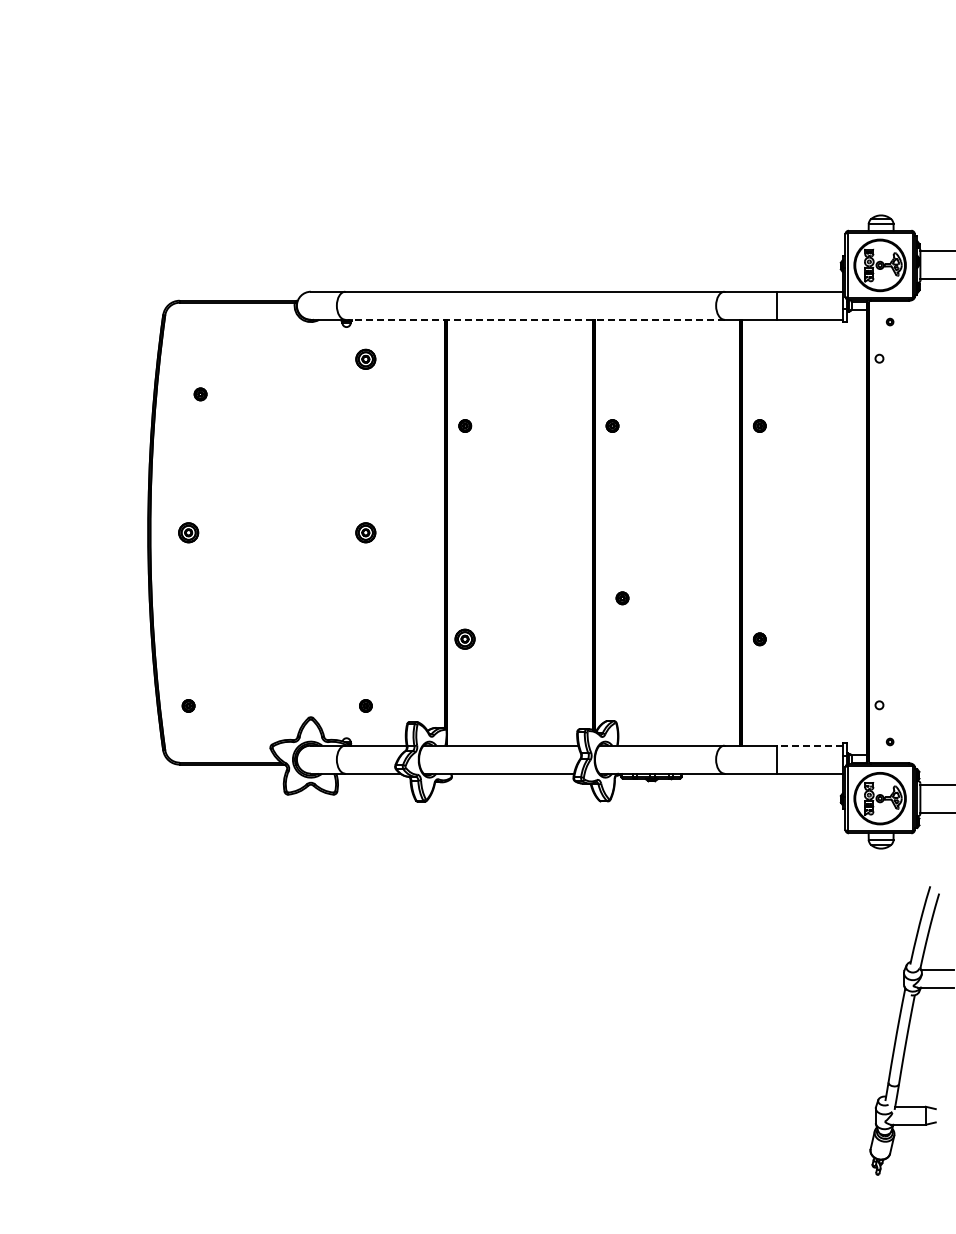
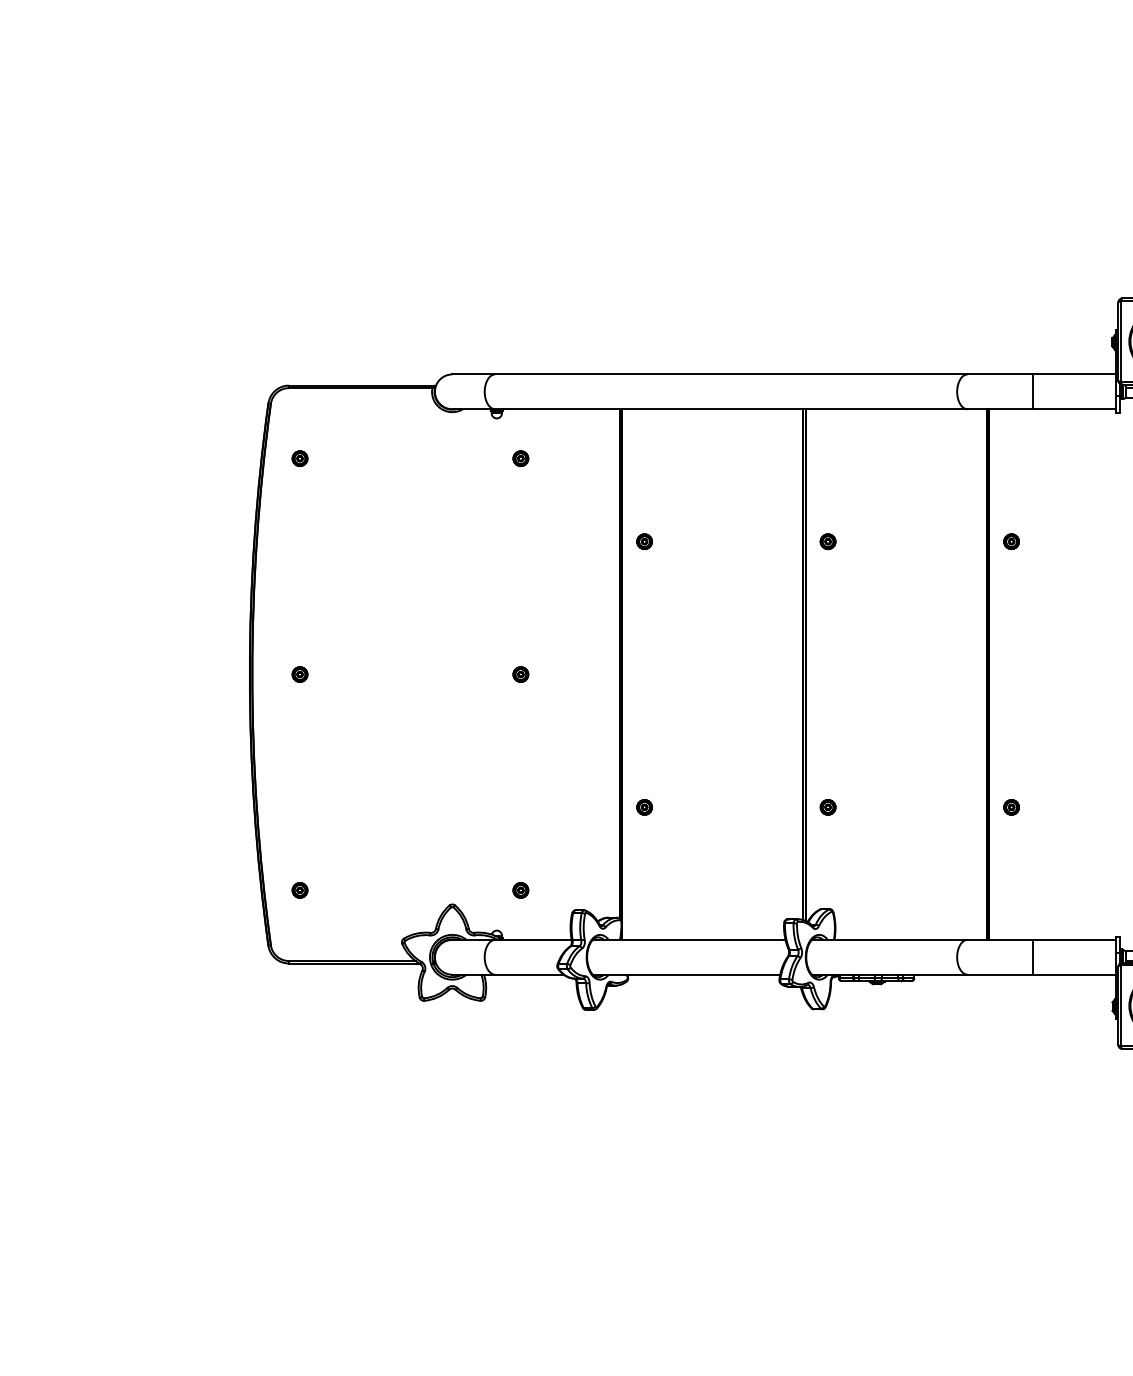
line: (534, 319) -> (730, 408), dashed -> solid
part: (365, 359) -> (520, 458), size x0.62
part: (200, 394) -> (299, 458), moved
part: (188, 532) -> (299, 674), size x0.62
part: (365, 532) -> (520, 674), size x0.62
part: (622, 598) -> (828, 807), moved
part: (465, 639) -> (644, 807), size x0.62
line: (809, 745) -> (1073, 939), dashed -> solid

